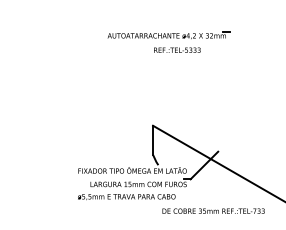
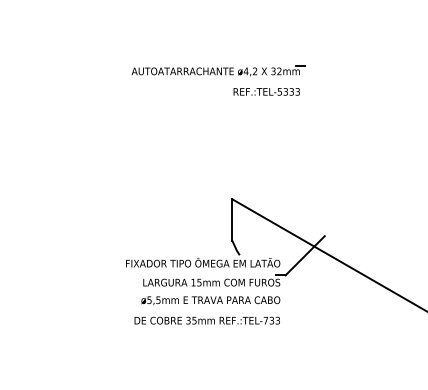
part: (168, 35) -> (218, 70), moved
text: (126, 196) -> (210, 300), moved
text: (213, 211) -> (206, 320), moved

